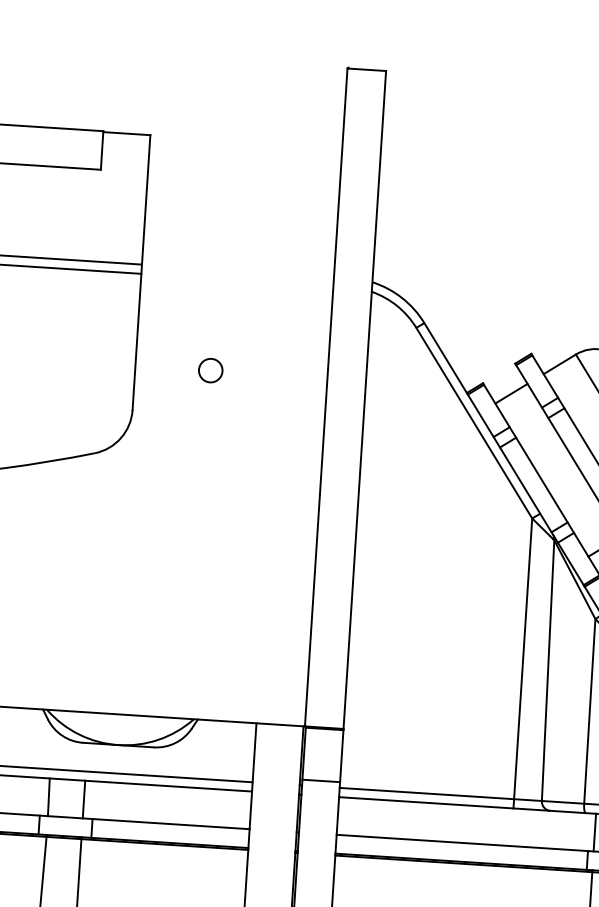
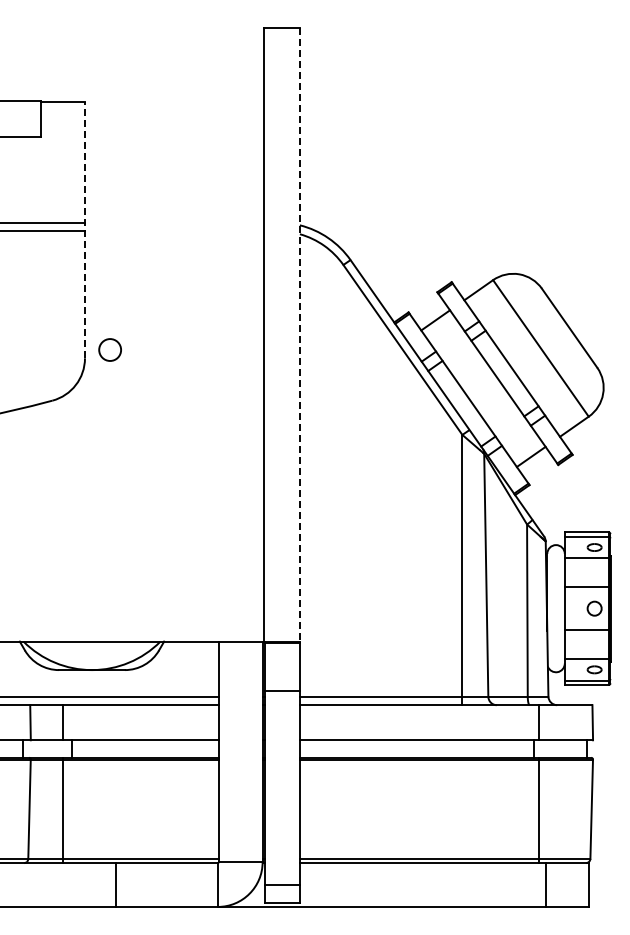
line: (141, 271) -> (84, 229), solid -> dashed
circle: (210, 370) -> (109, 349), moved
line: (364, 400) -> (299, 335), solid -> dashed

